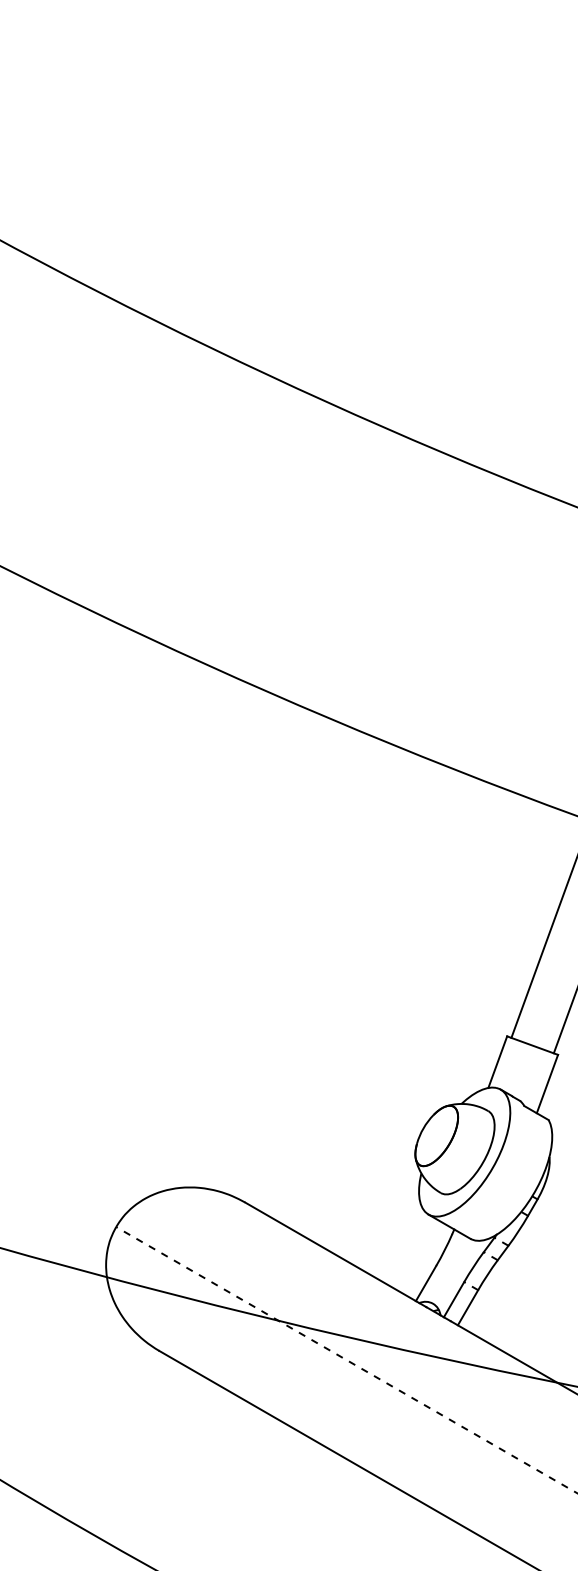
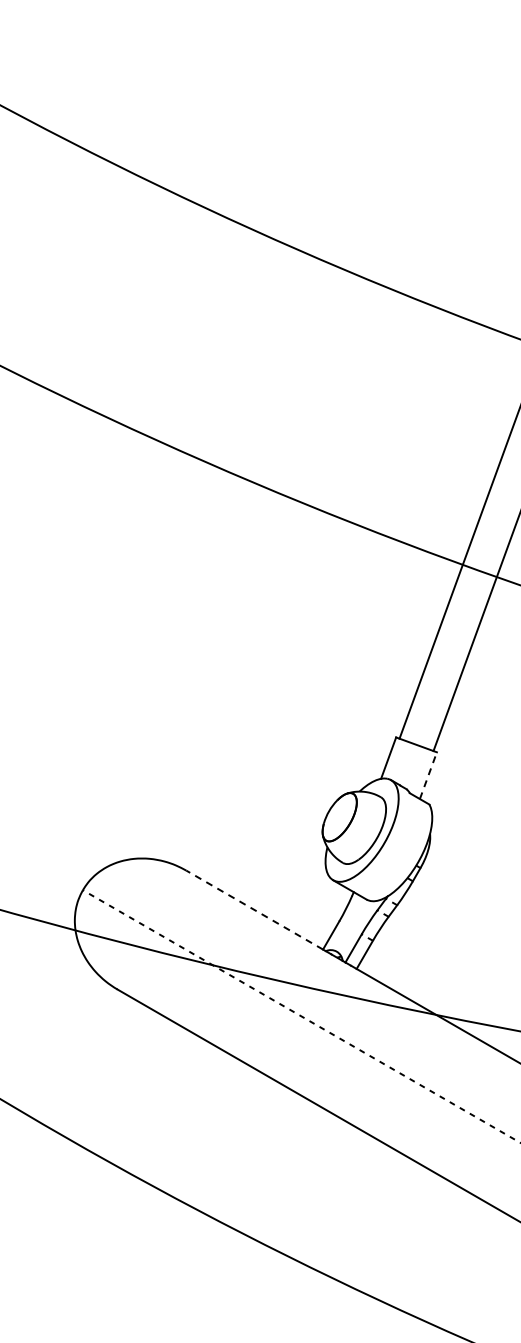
line: (547, 1083) -> (428, 775), solid -> dashed
line: (330, 1252) -> (254, 910), solid -> dashed

